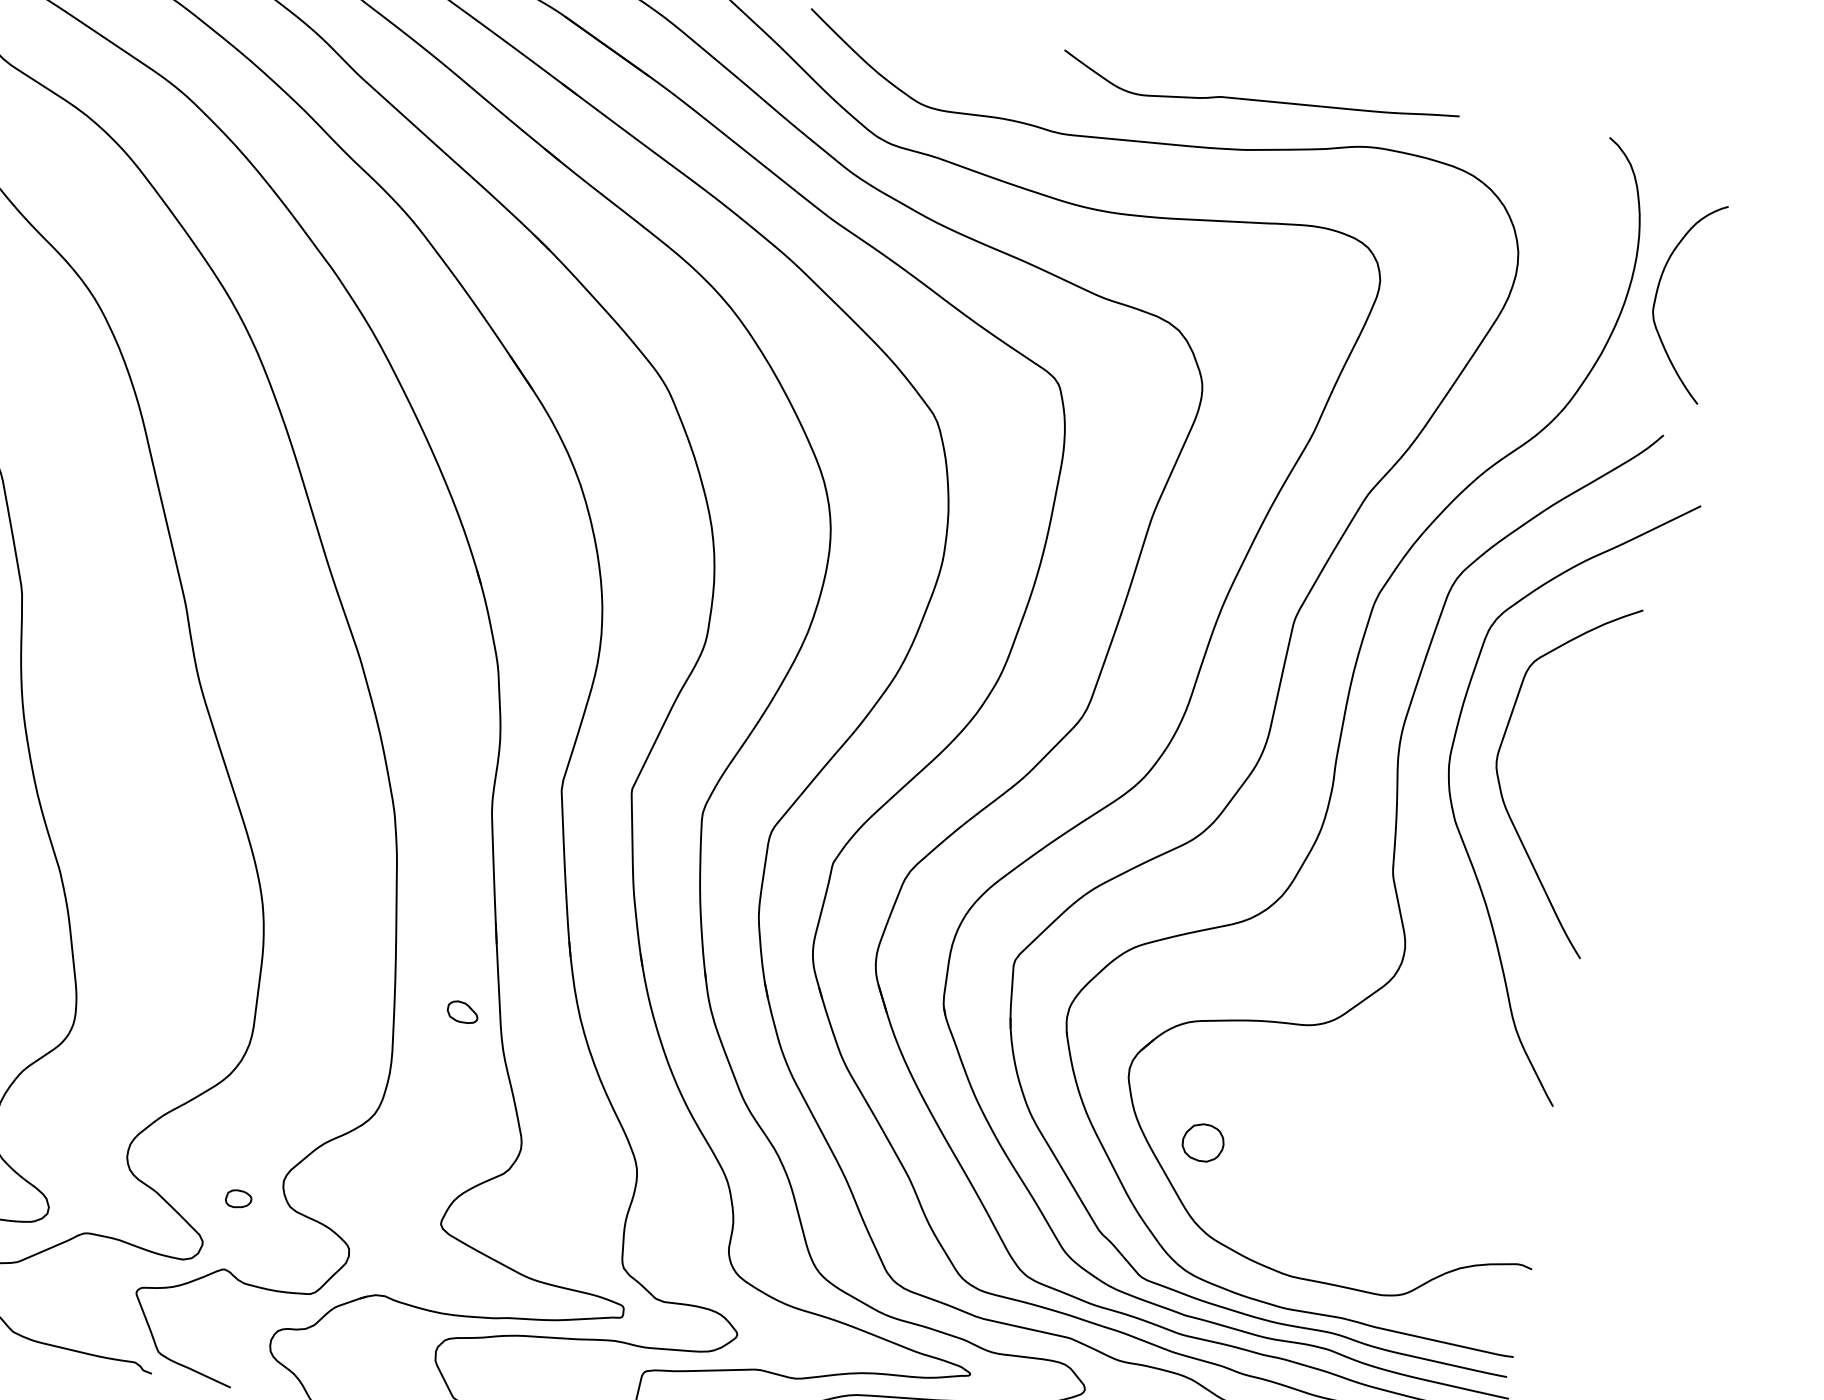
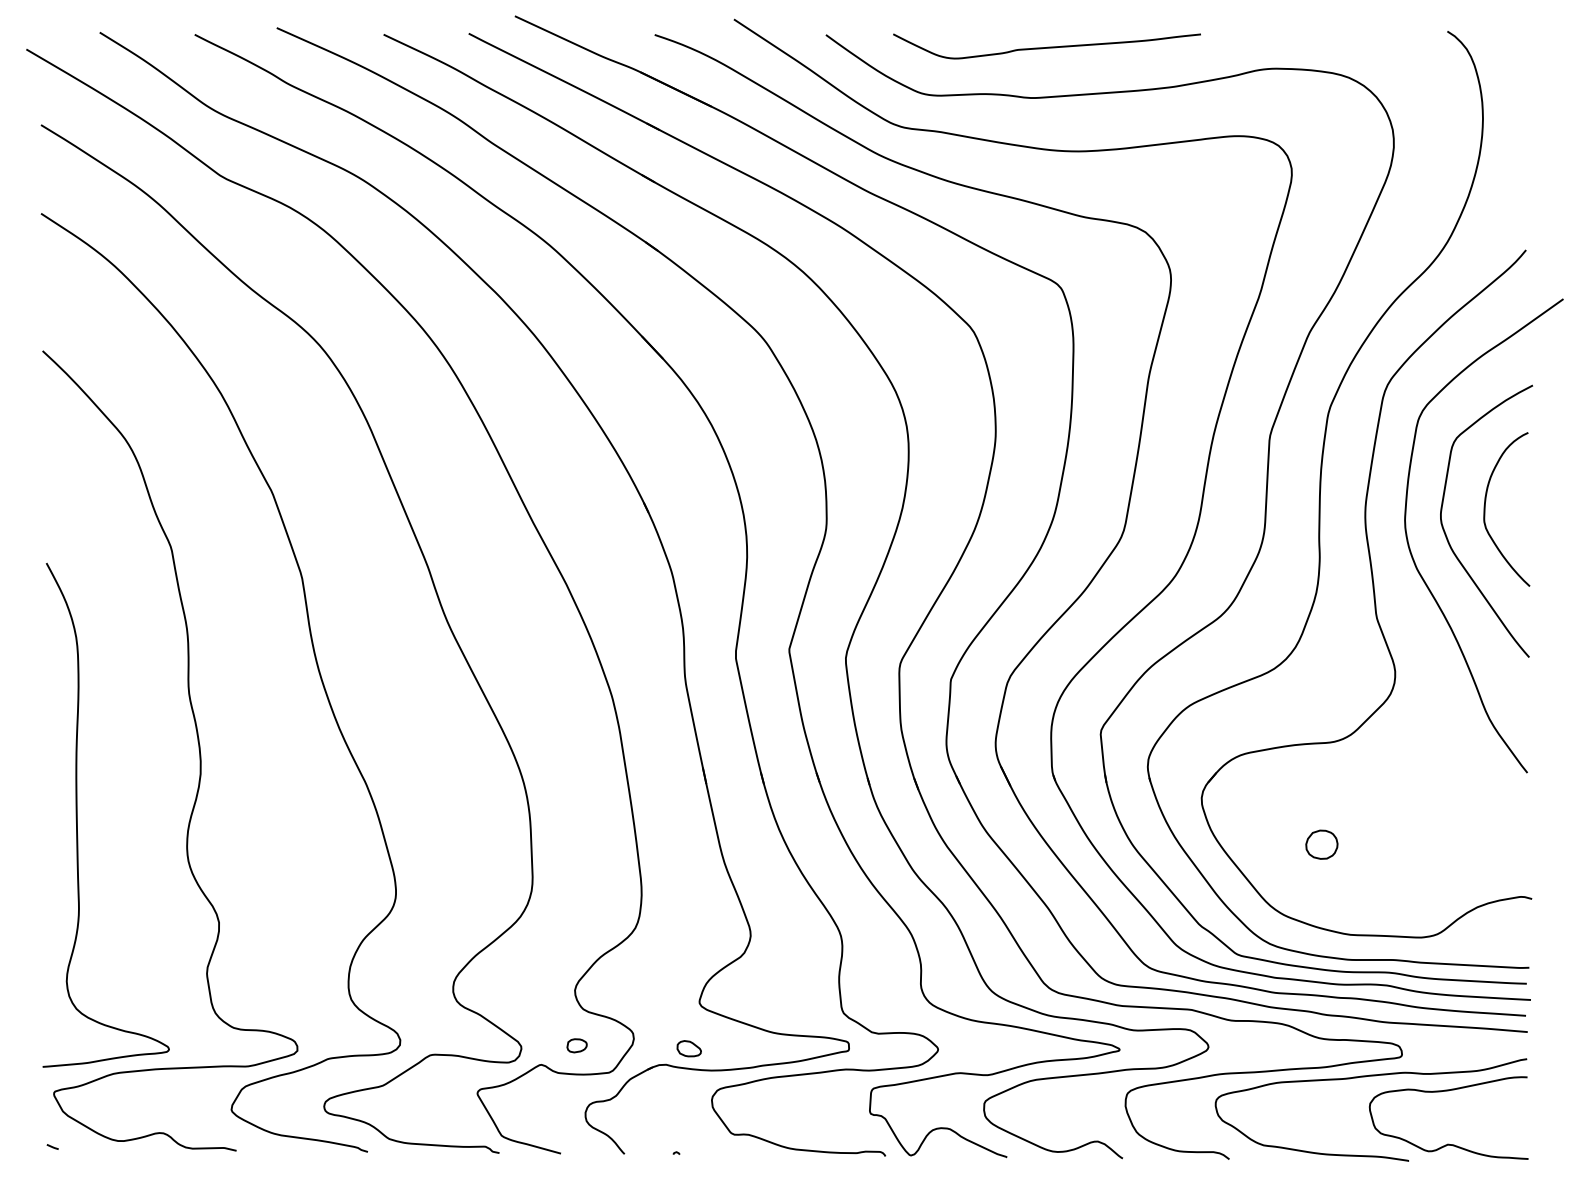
curve: (1259, 98) -> (1047, 46), moved
curve: (1657, 296) -> (1485, 509), moved
part: (461, 1011) -> (688, 1048), moved
part: (1202, 1142) -> (1321, 844), moved
part: (237, 1198) -> (576, 1045), moved

